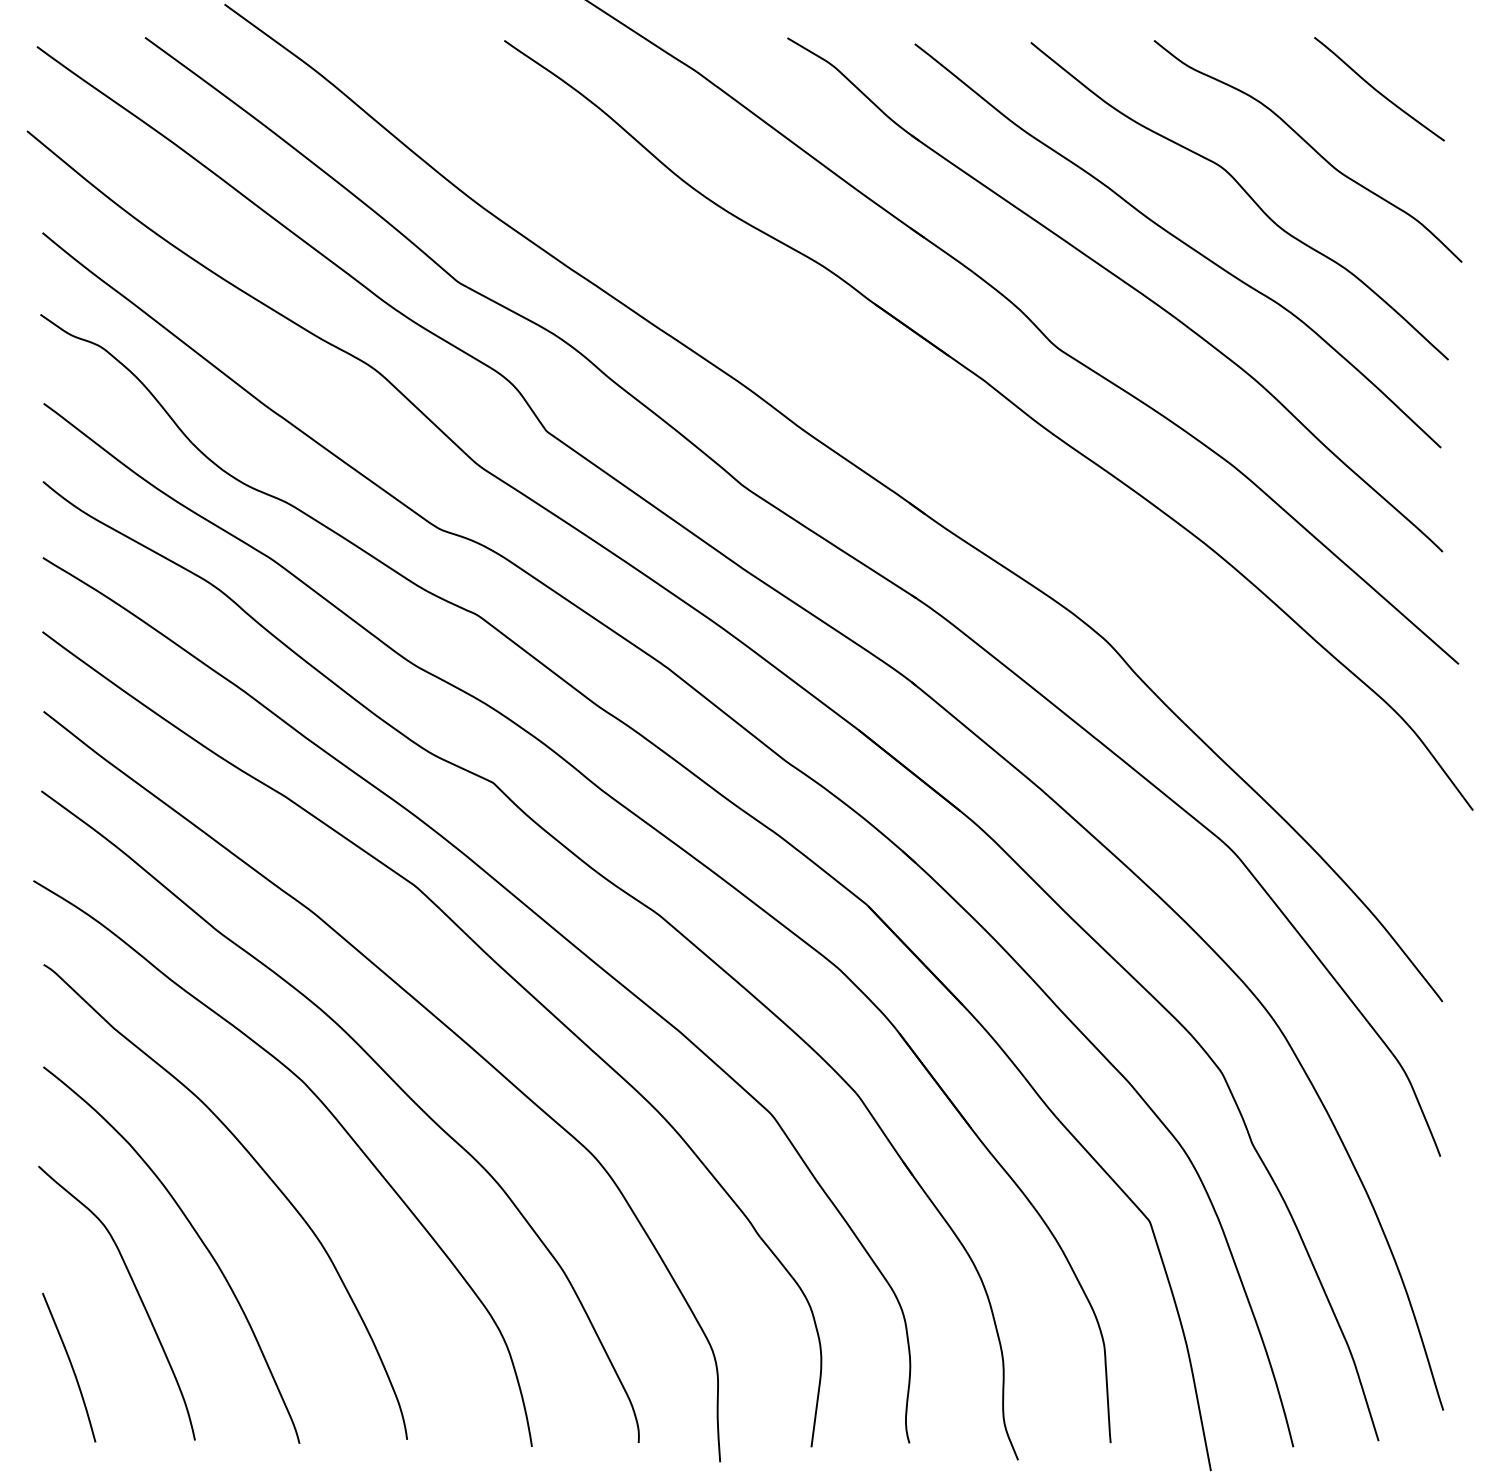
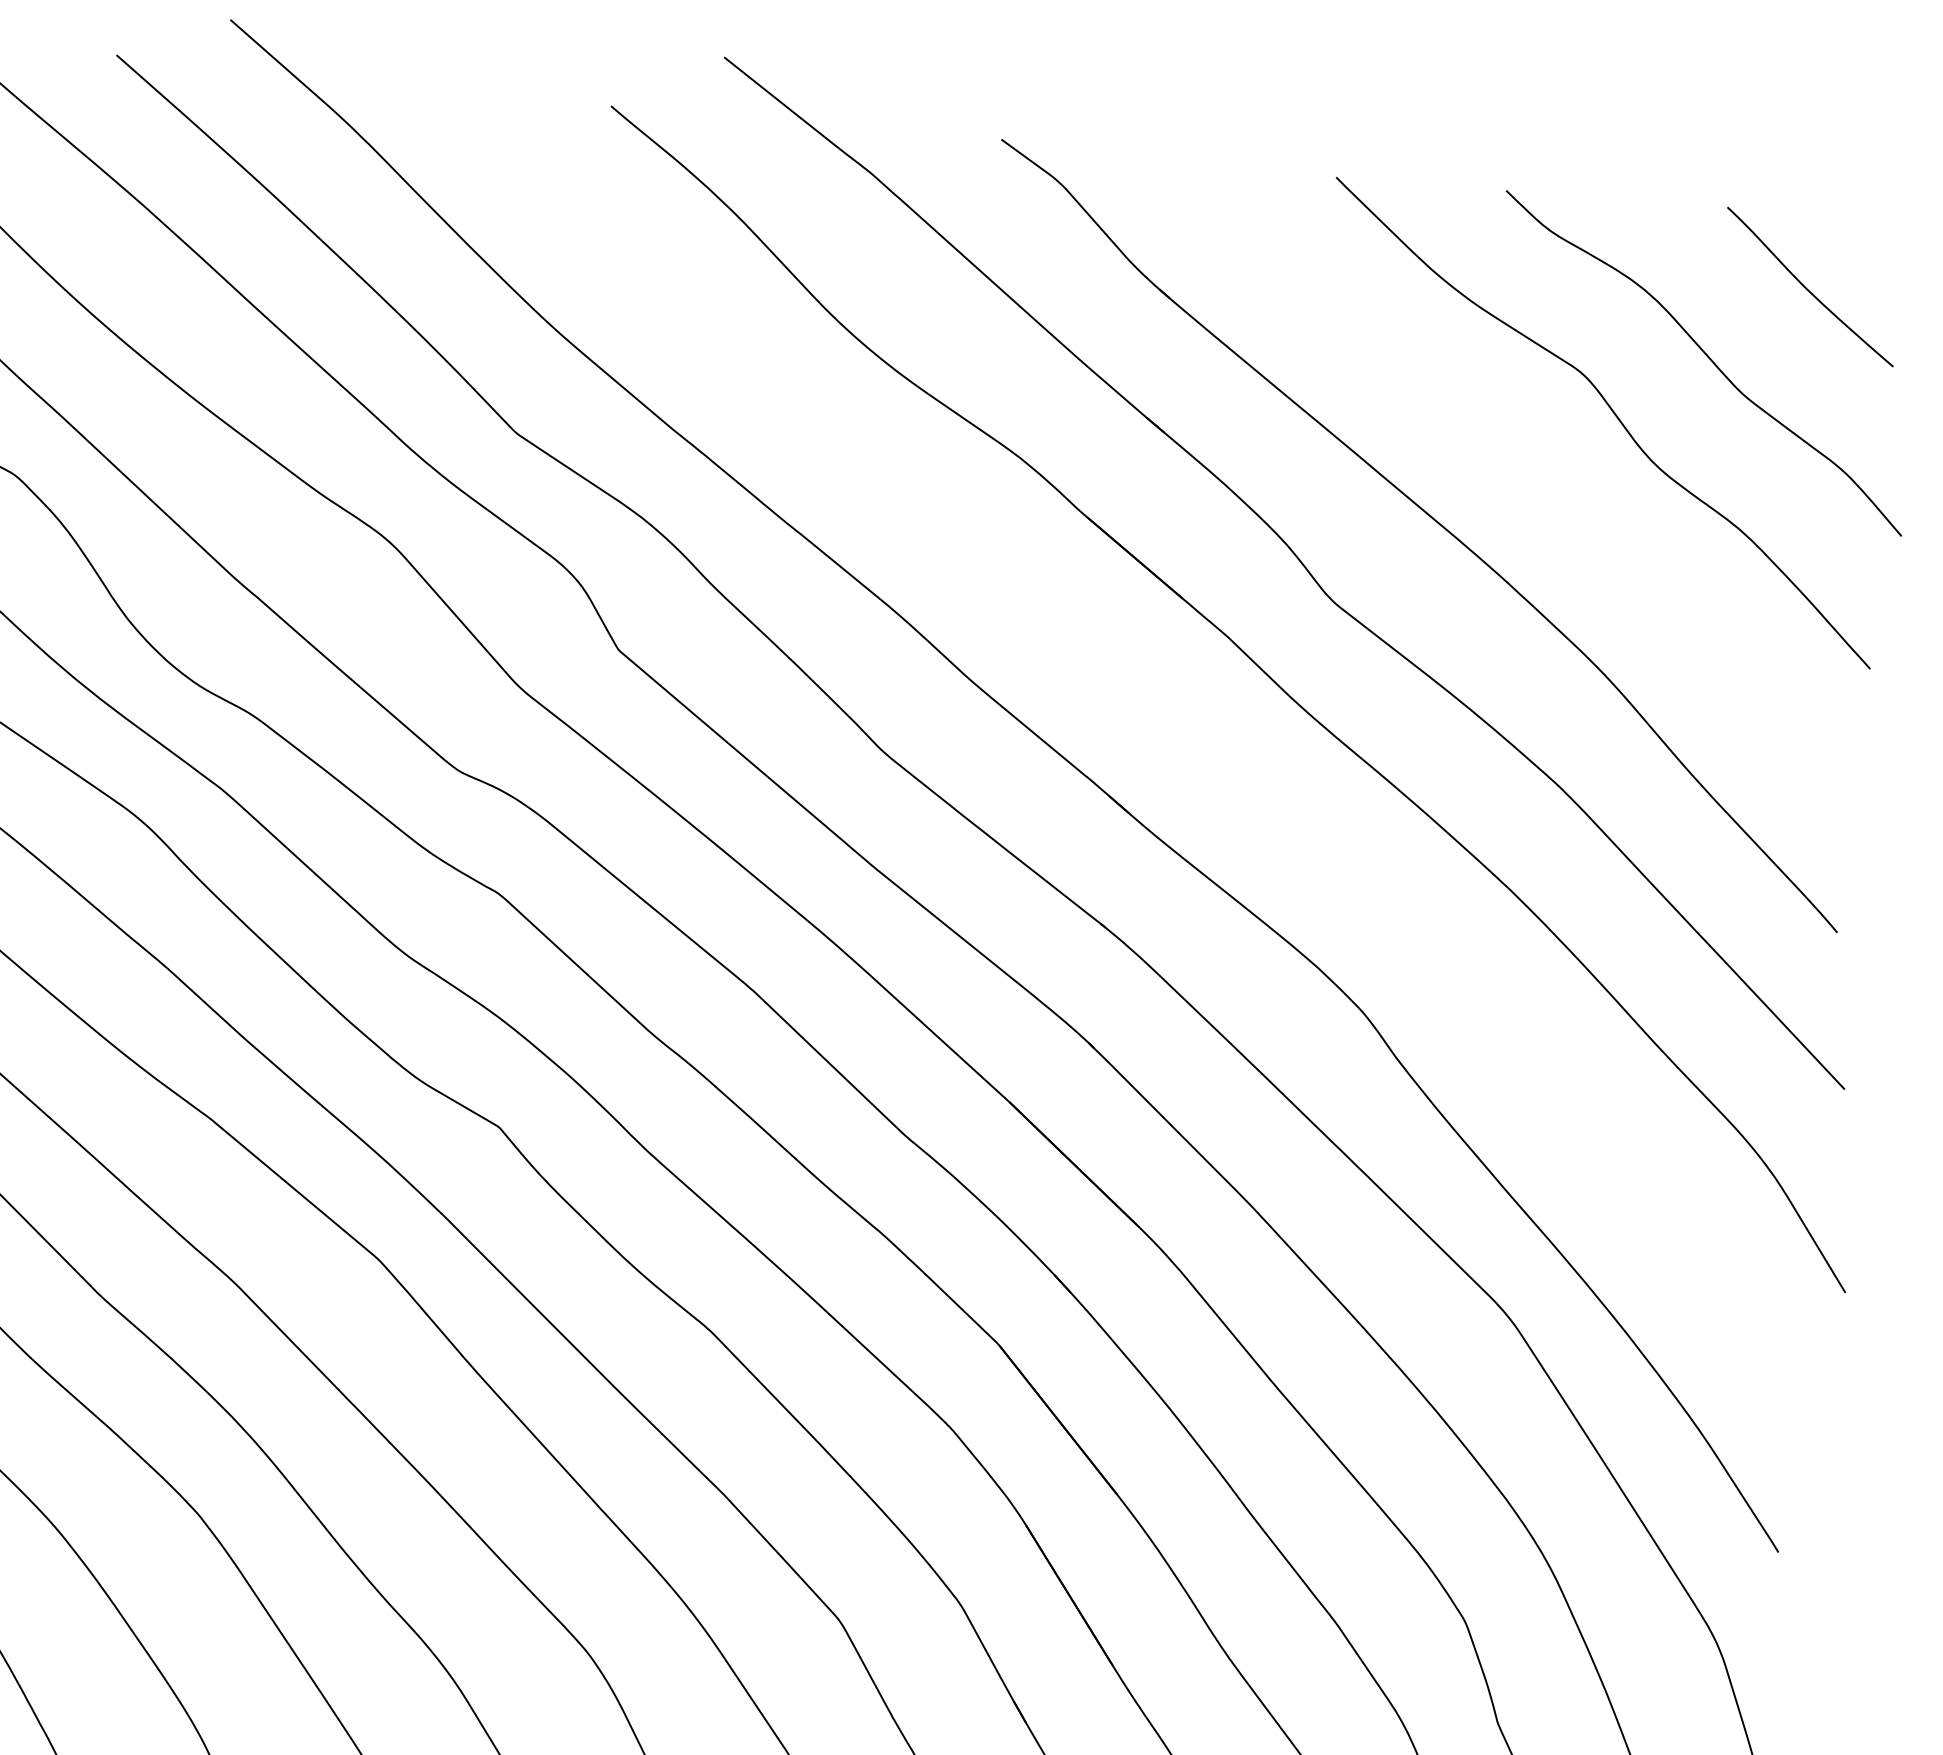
curve: (1179, 241) -> (1515, 470), removed

